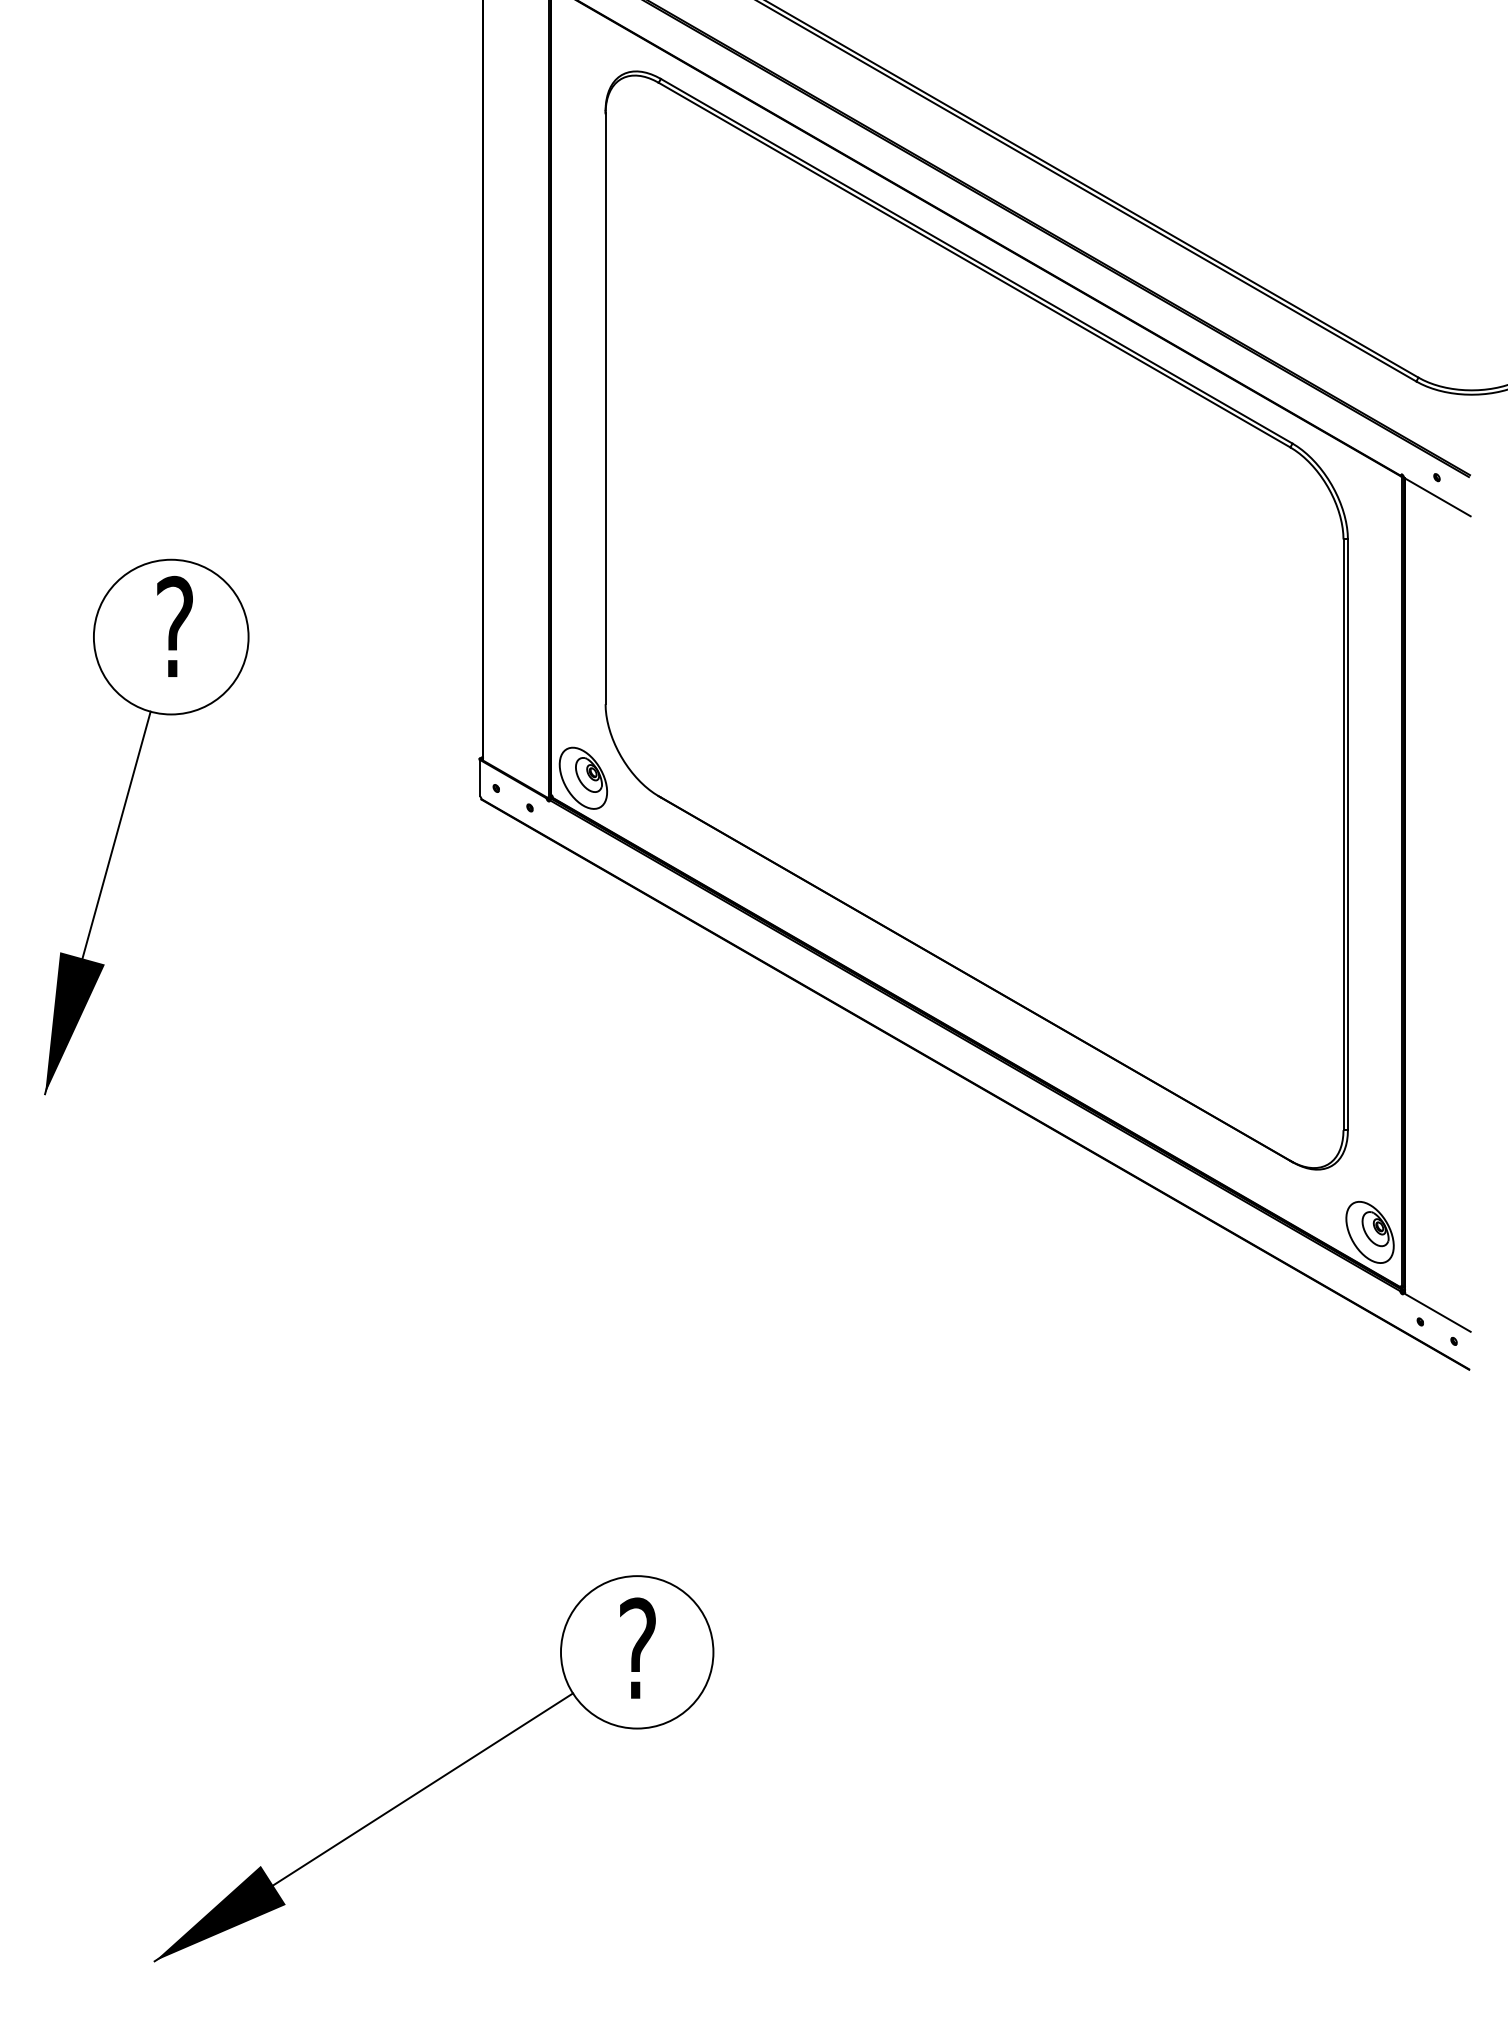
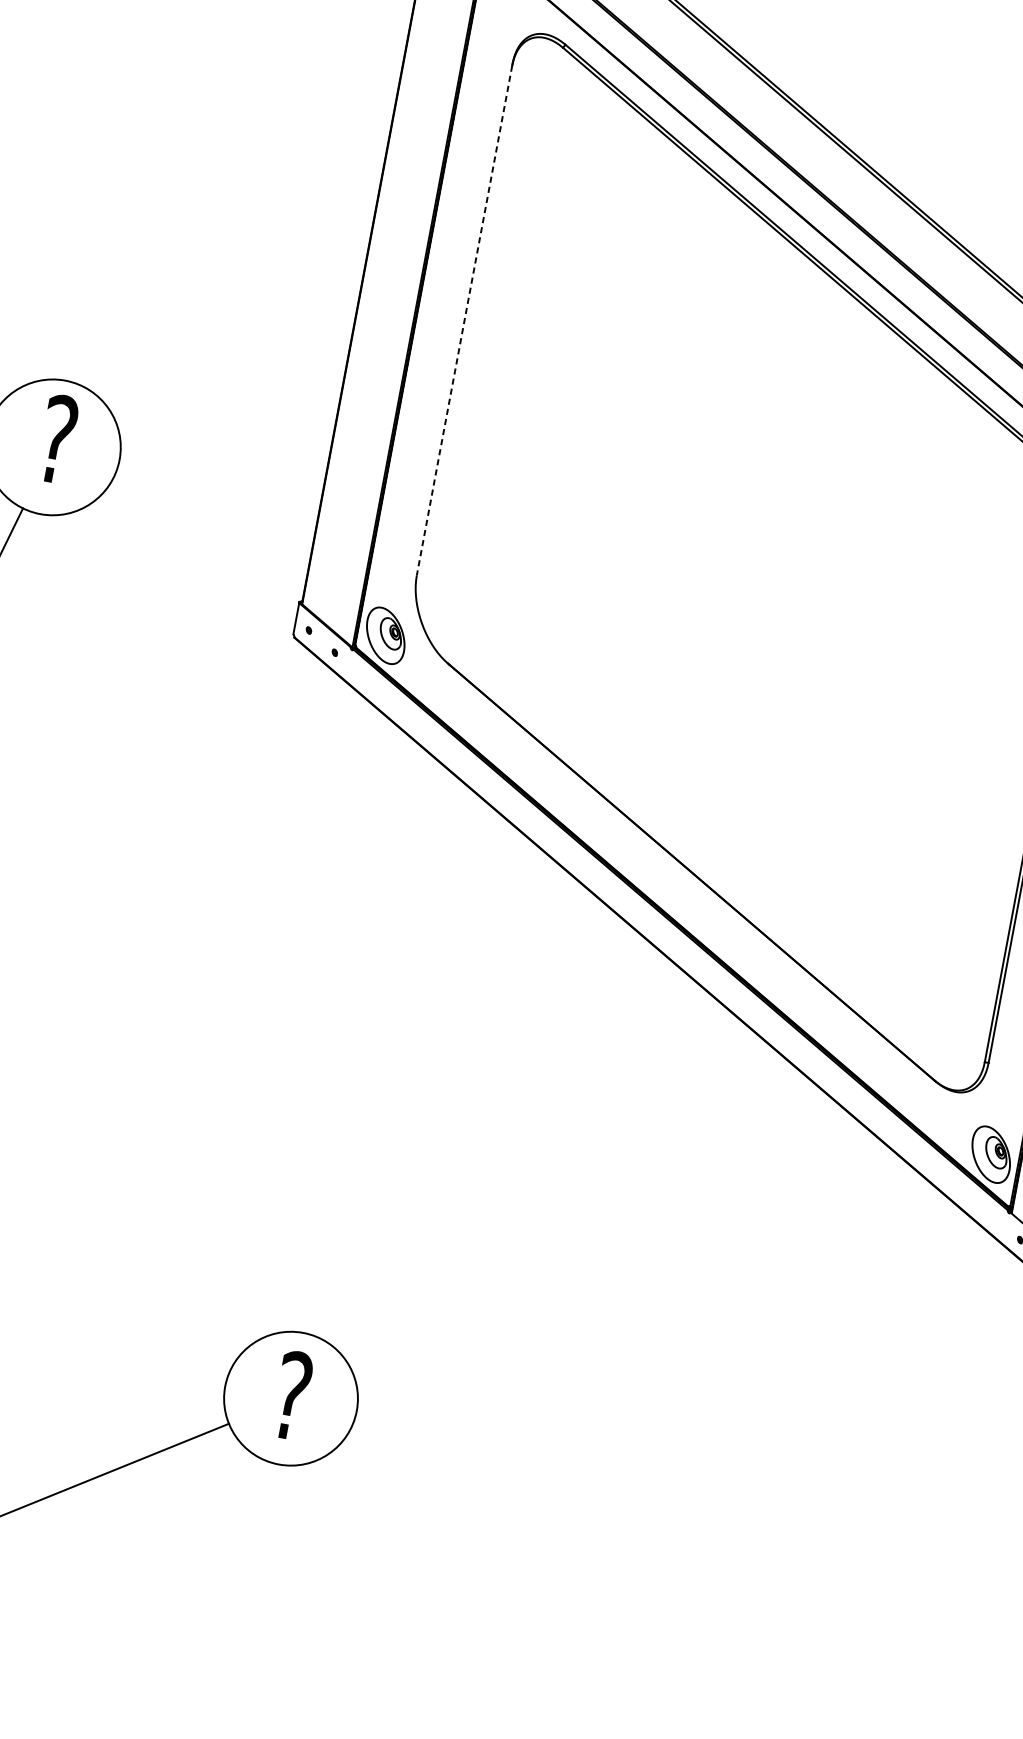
line: (605, 409) -> (464, 321), solid -> dashed

